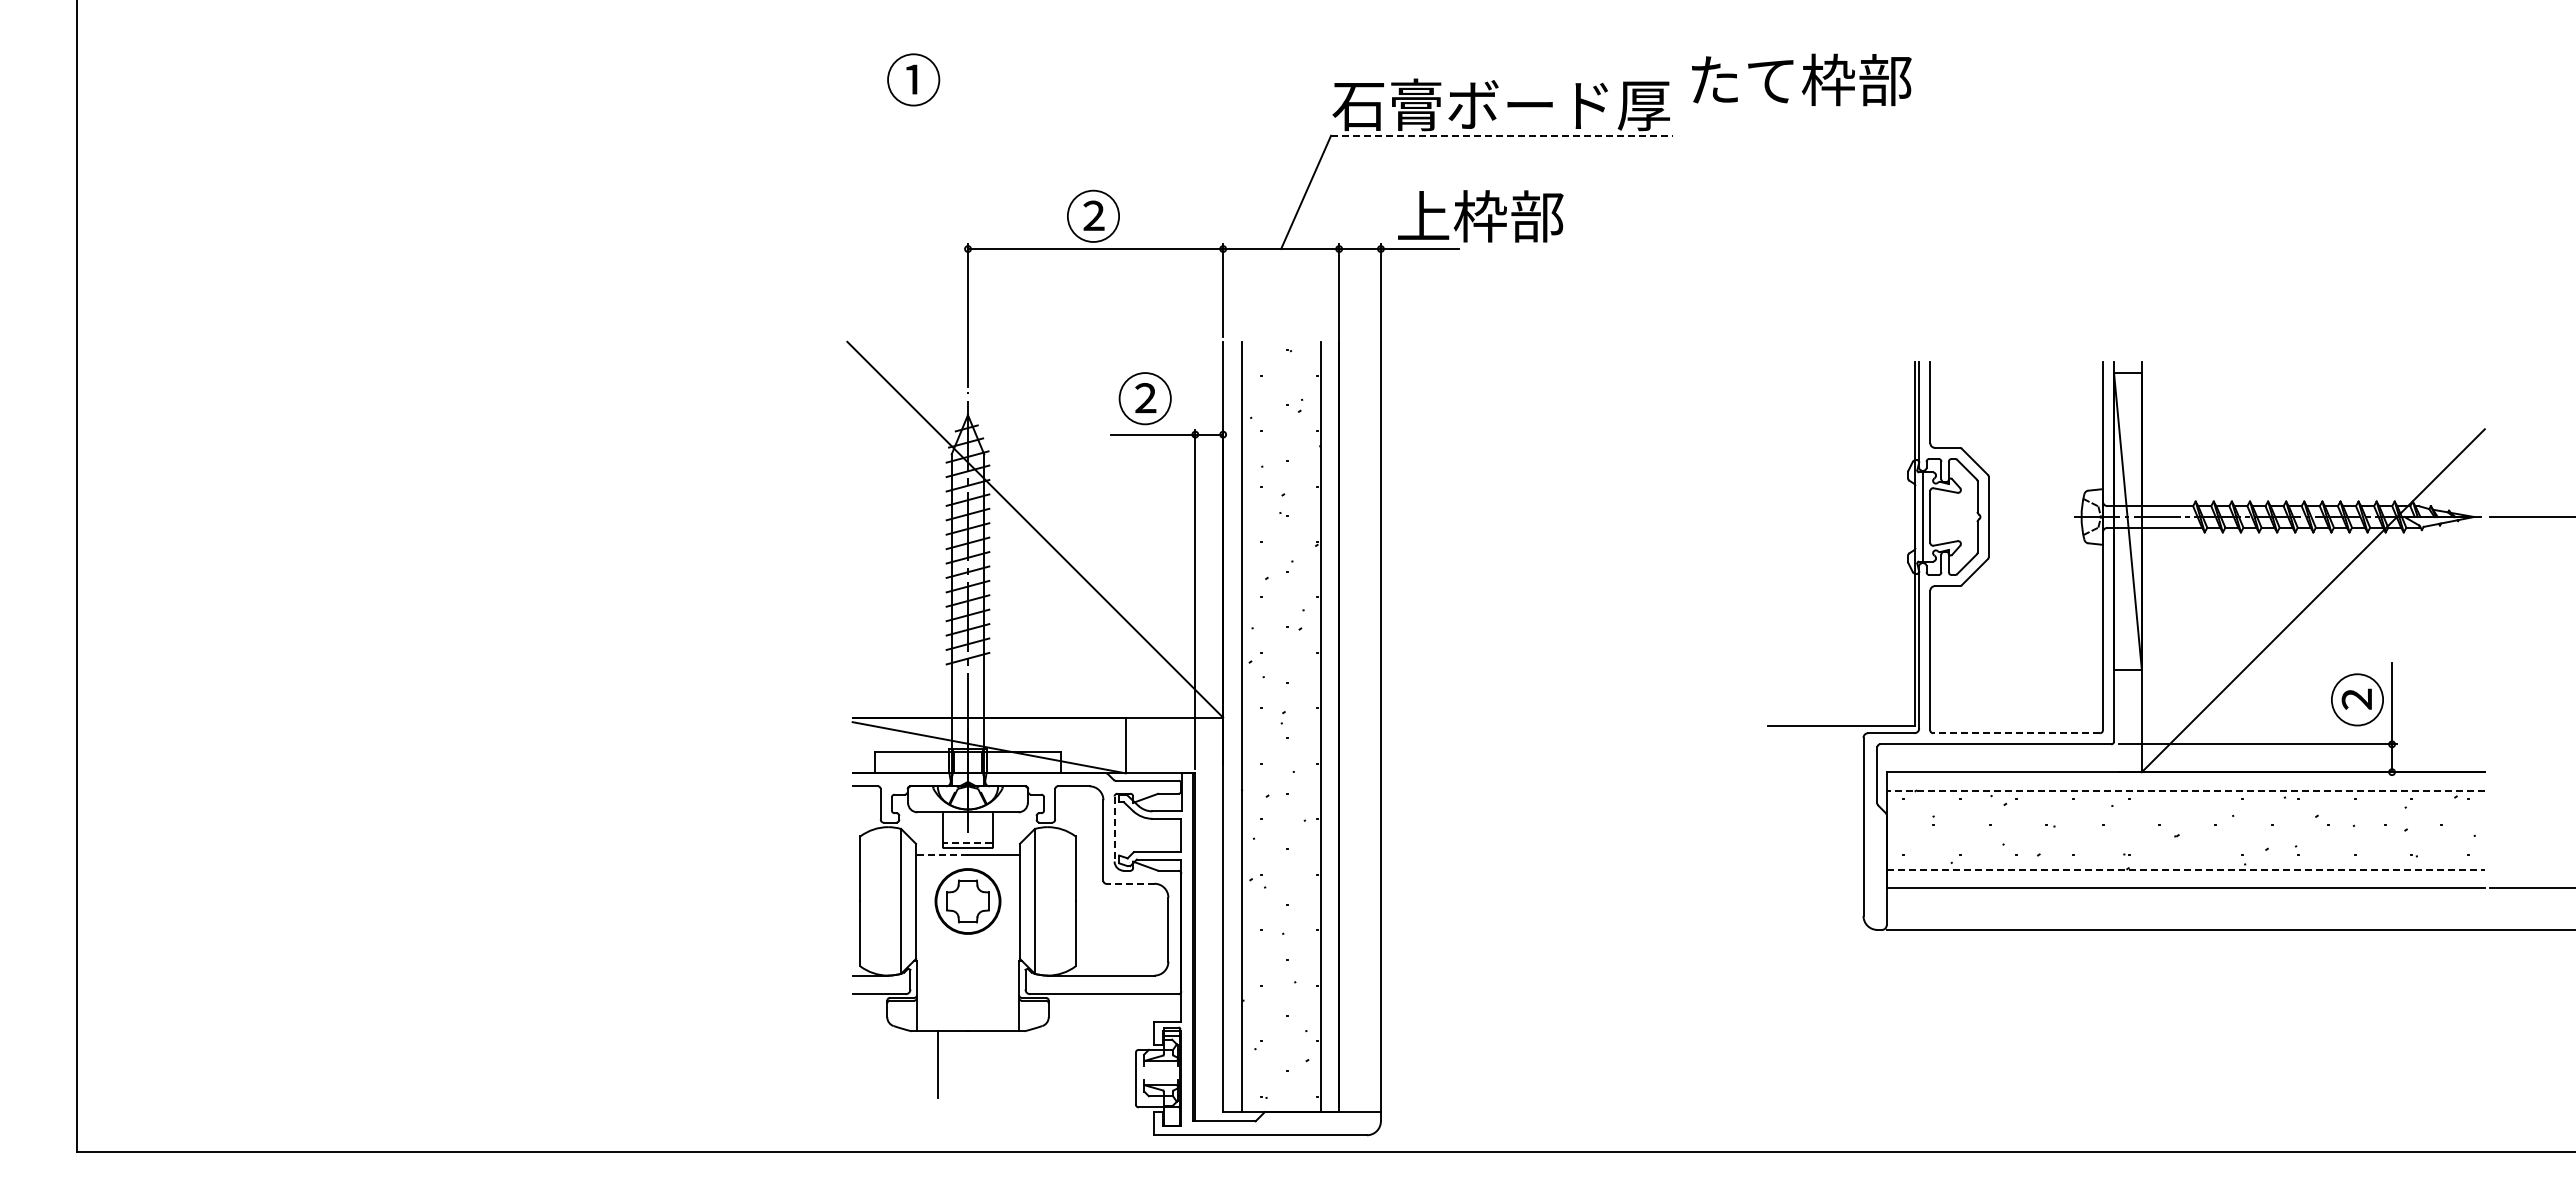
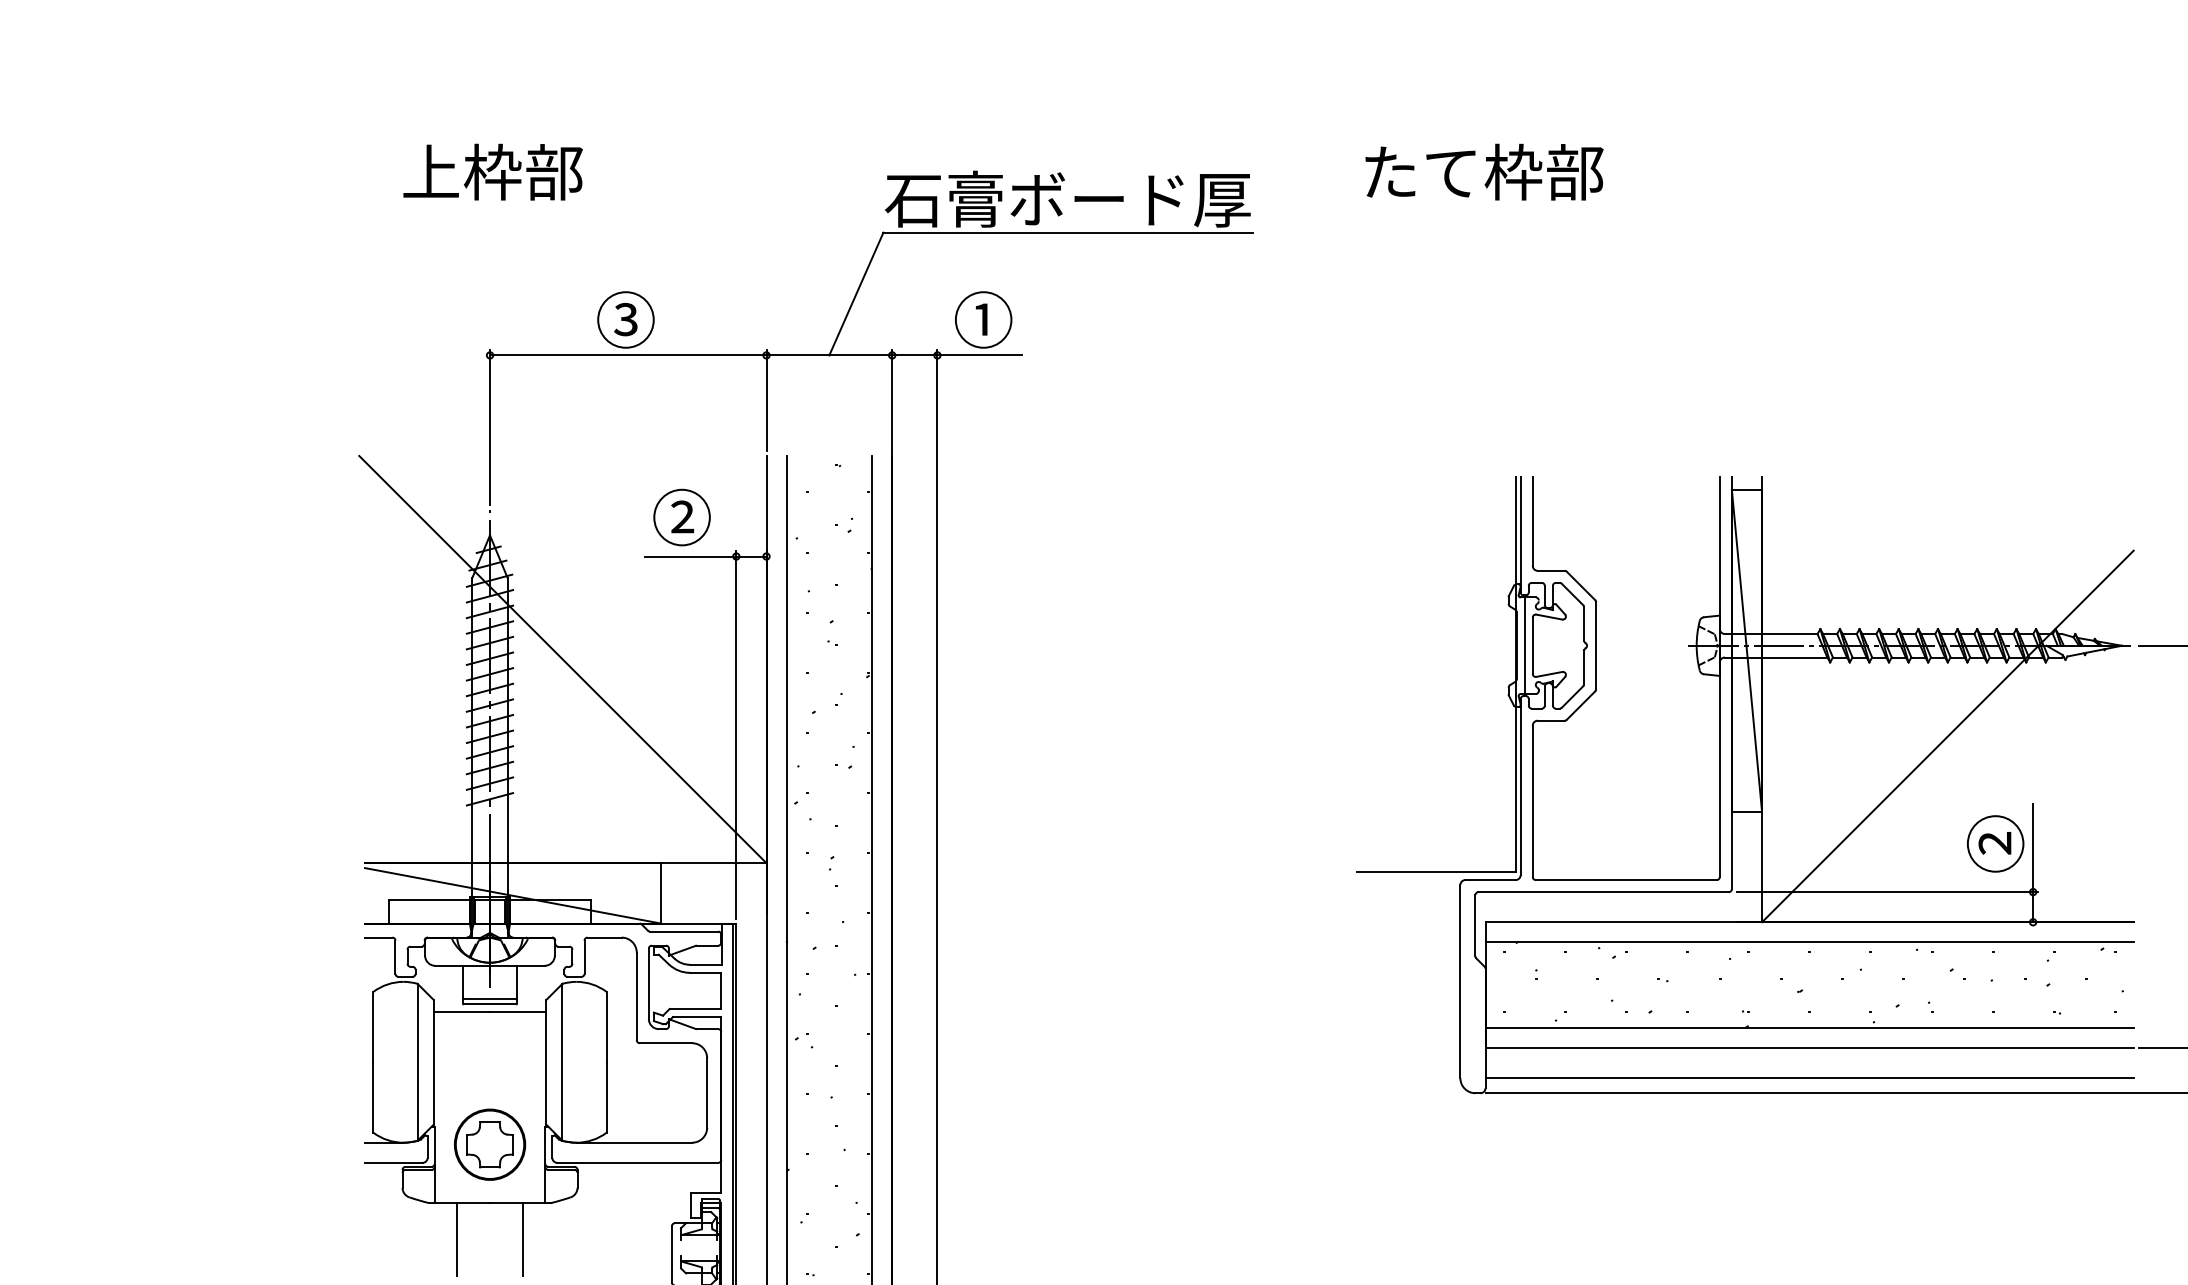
text: (970, 79) -> (492, 171), ① -> 上枠部
text: (1801, 79) -> (1484, 171), moved
line: (1501, 135) -> (1068, 232), dashed -> solid
text: (1480, 215) -> (1045, 319), 上枠部 -> ①
text: (1093, 216) -> (626, 320), ② -> ③
line: (2016, 733) -> (1626, 880), dashed -> solid
line: (2185, 790) -> (1809, 942), dashed -> solid
line: (1114, 829) -> (648, 984), dashed -> solid
line: (967, 843) -> (489, 999), dashed -> solid
line: (942, 854) -> (462, 1011), dashed -> solid
line: (2186, 869) -> (1810, 1027), dashed -> solid
line: (1129, 883) -> (665, 1042), dashed -> solid
part: (967, 901) -> (489, 1144), moved
line: (2185, 916) -> (1809, 1078), added
line: (998, 1064) -> (523, 1239), added

